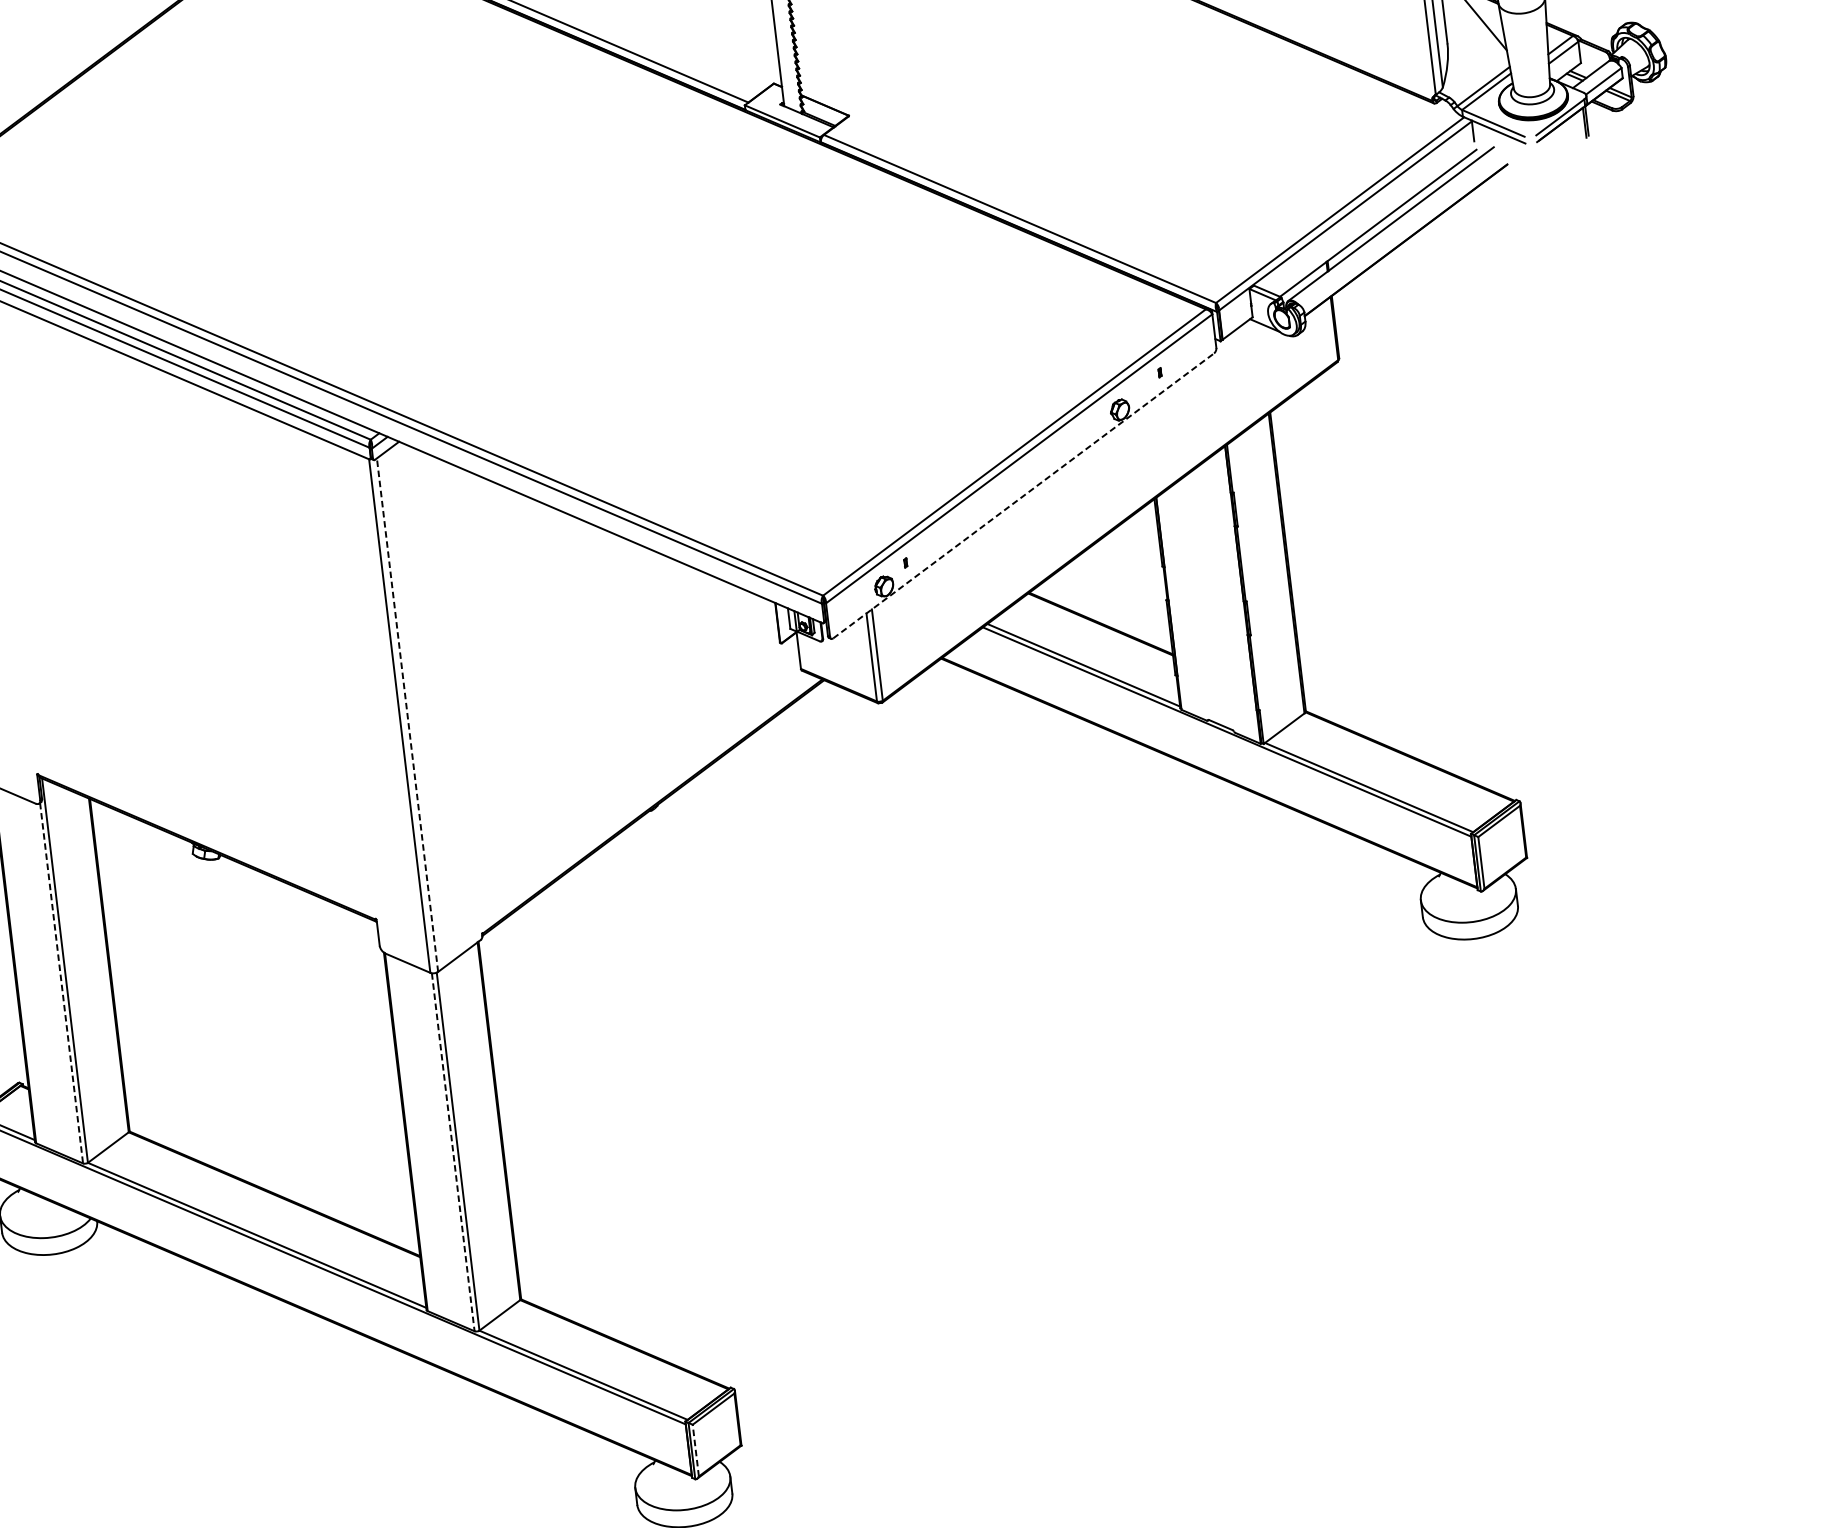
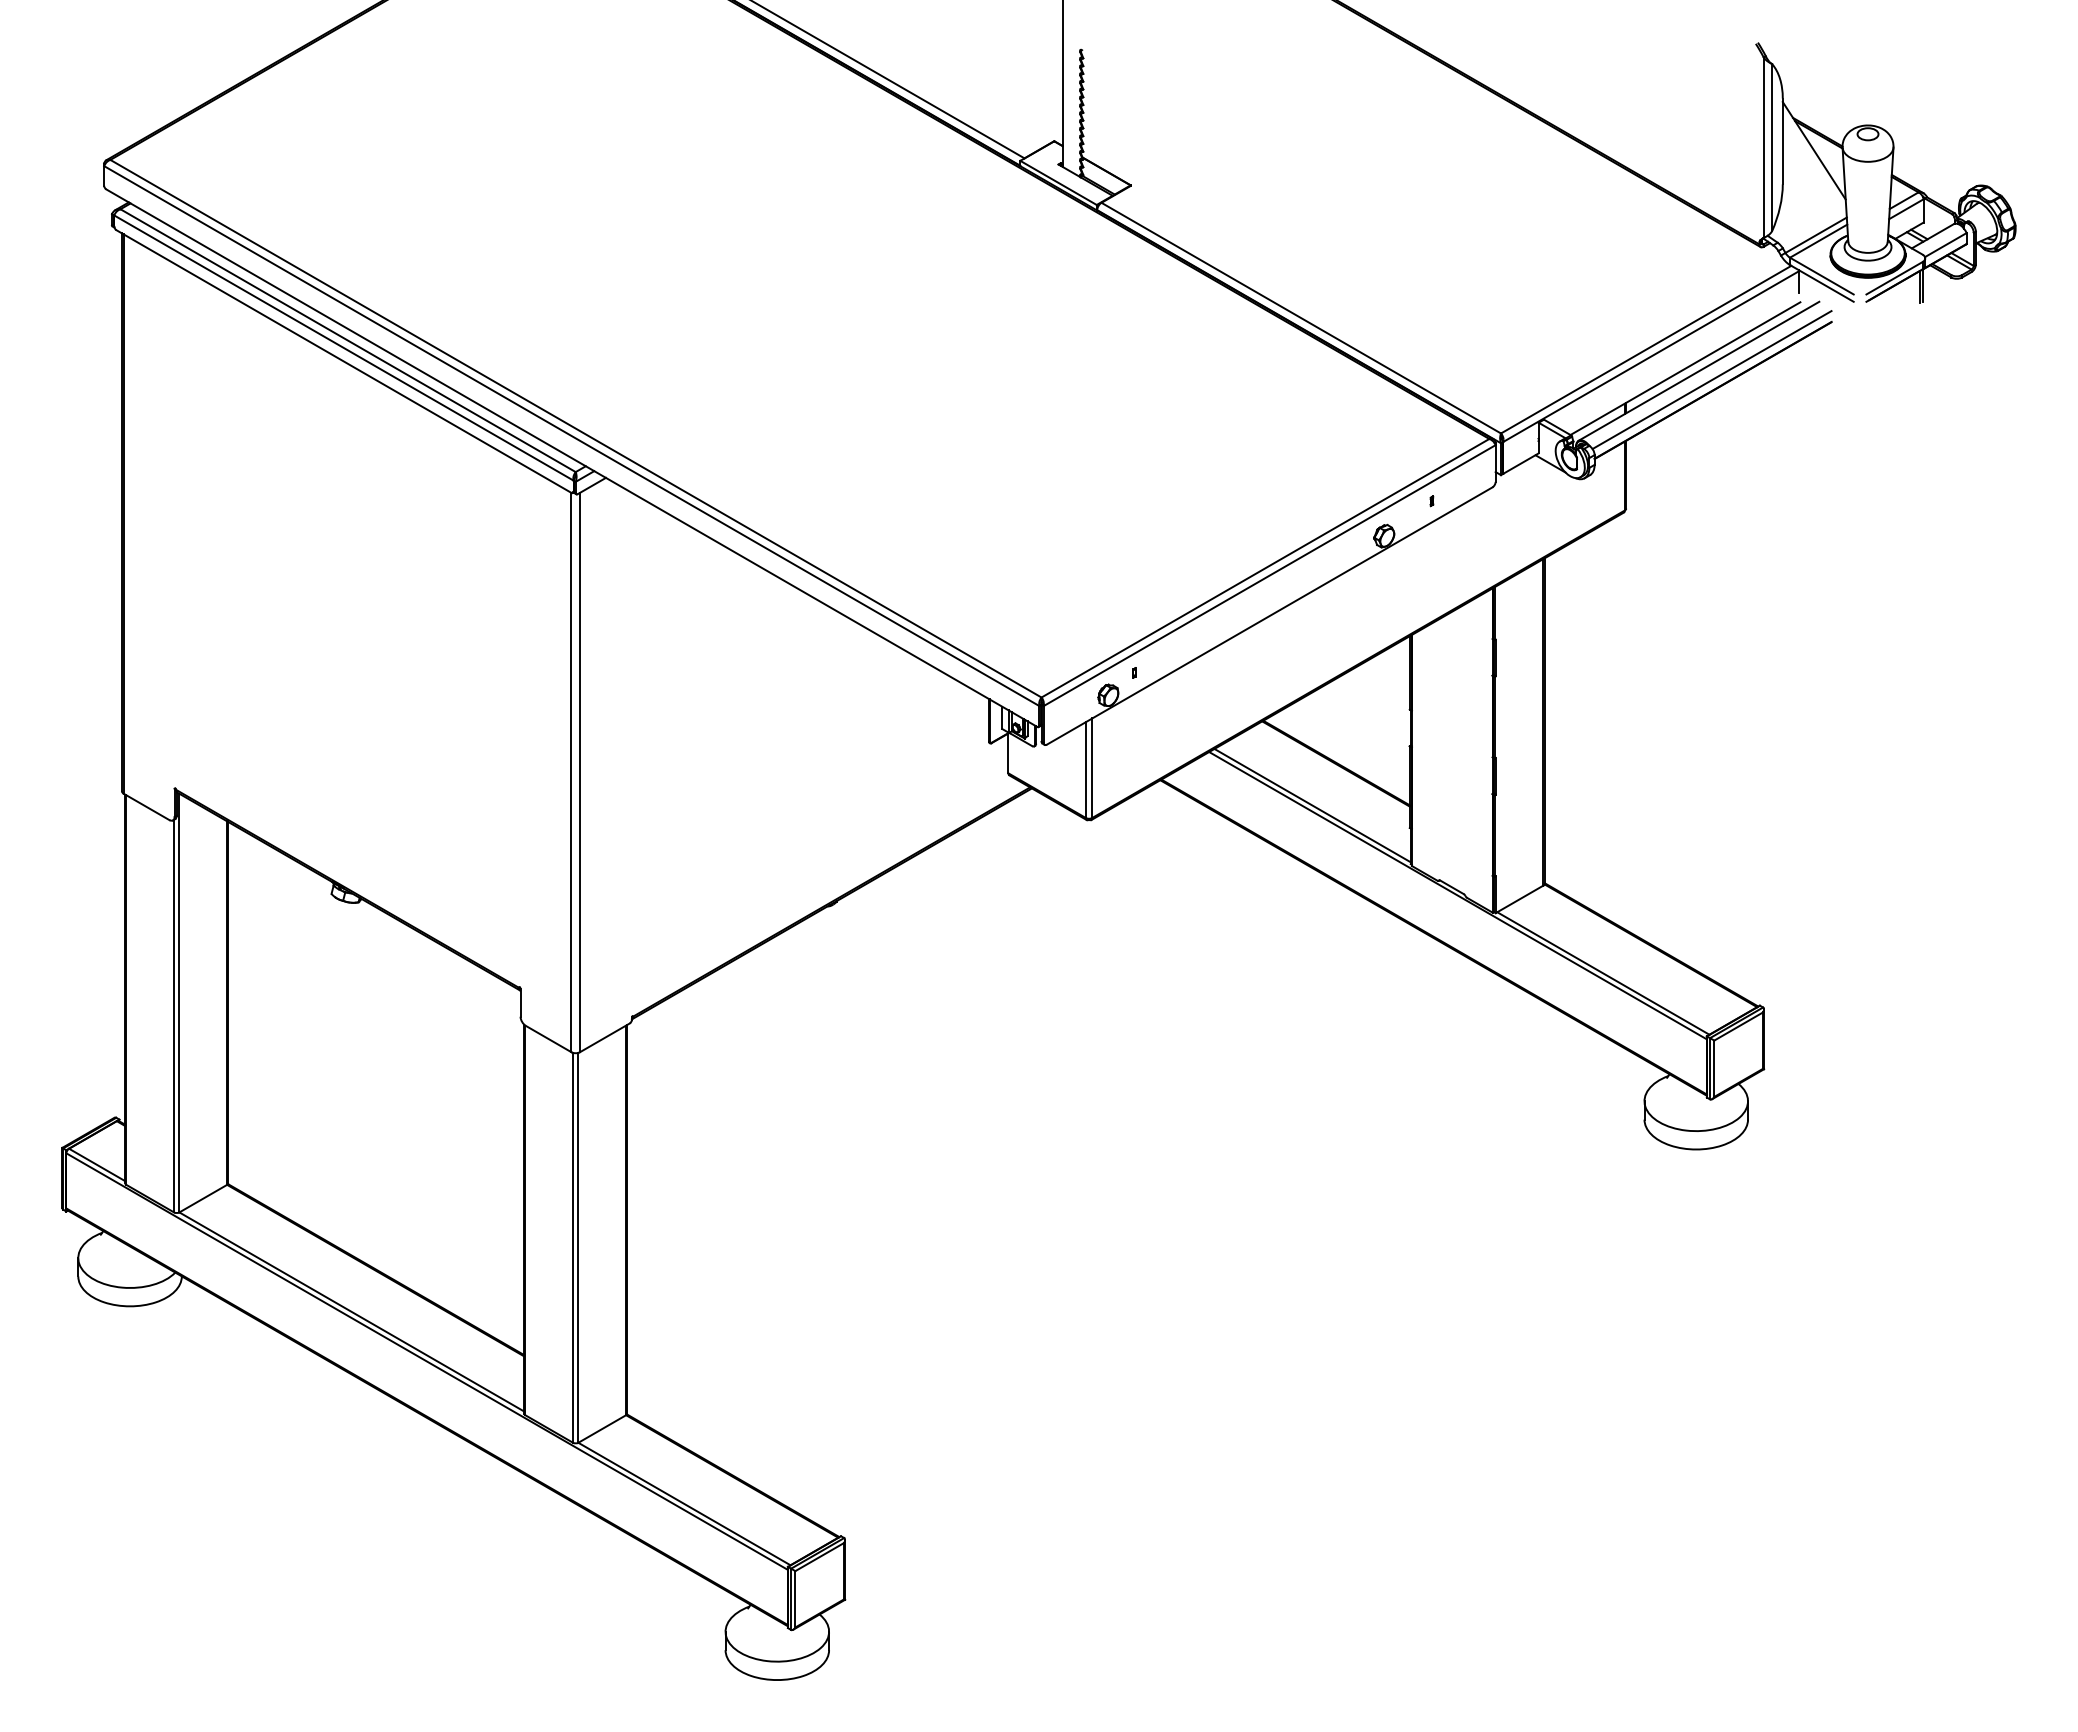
line: (1403, 231) -> (1711, 380), added
line: (1024, 495) -> (1270, 615), dashed -> solid
line: (407, 715) -> (579, 772), dashed -> solid
line: (61, 983) -> (174, 1016), dashed -> solid
line: (453, 1151) -> (573, 1247), dashed -> solid
line: (695, 1449) -> (795, 1598), dashed -> solid

